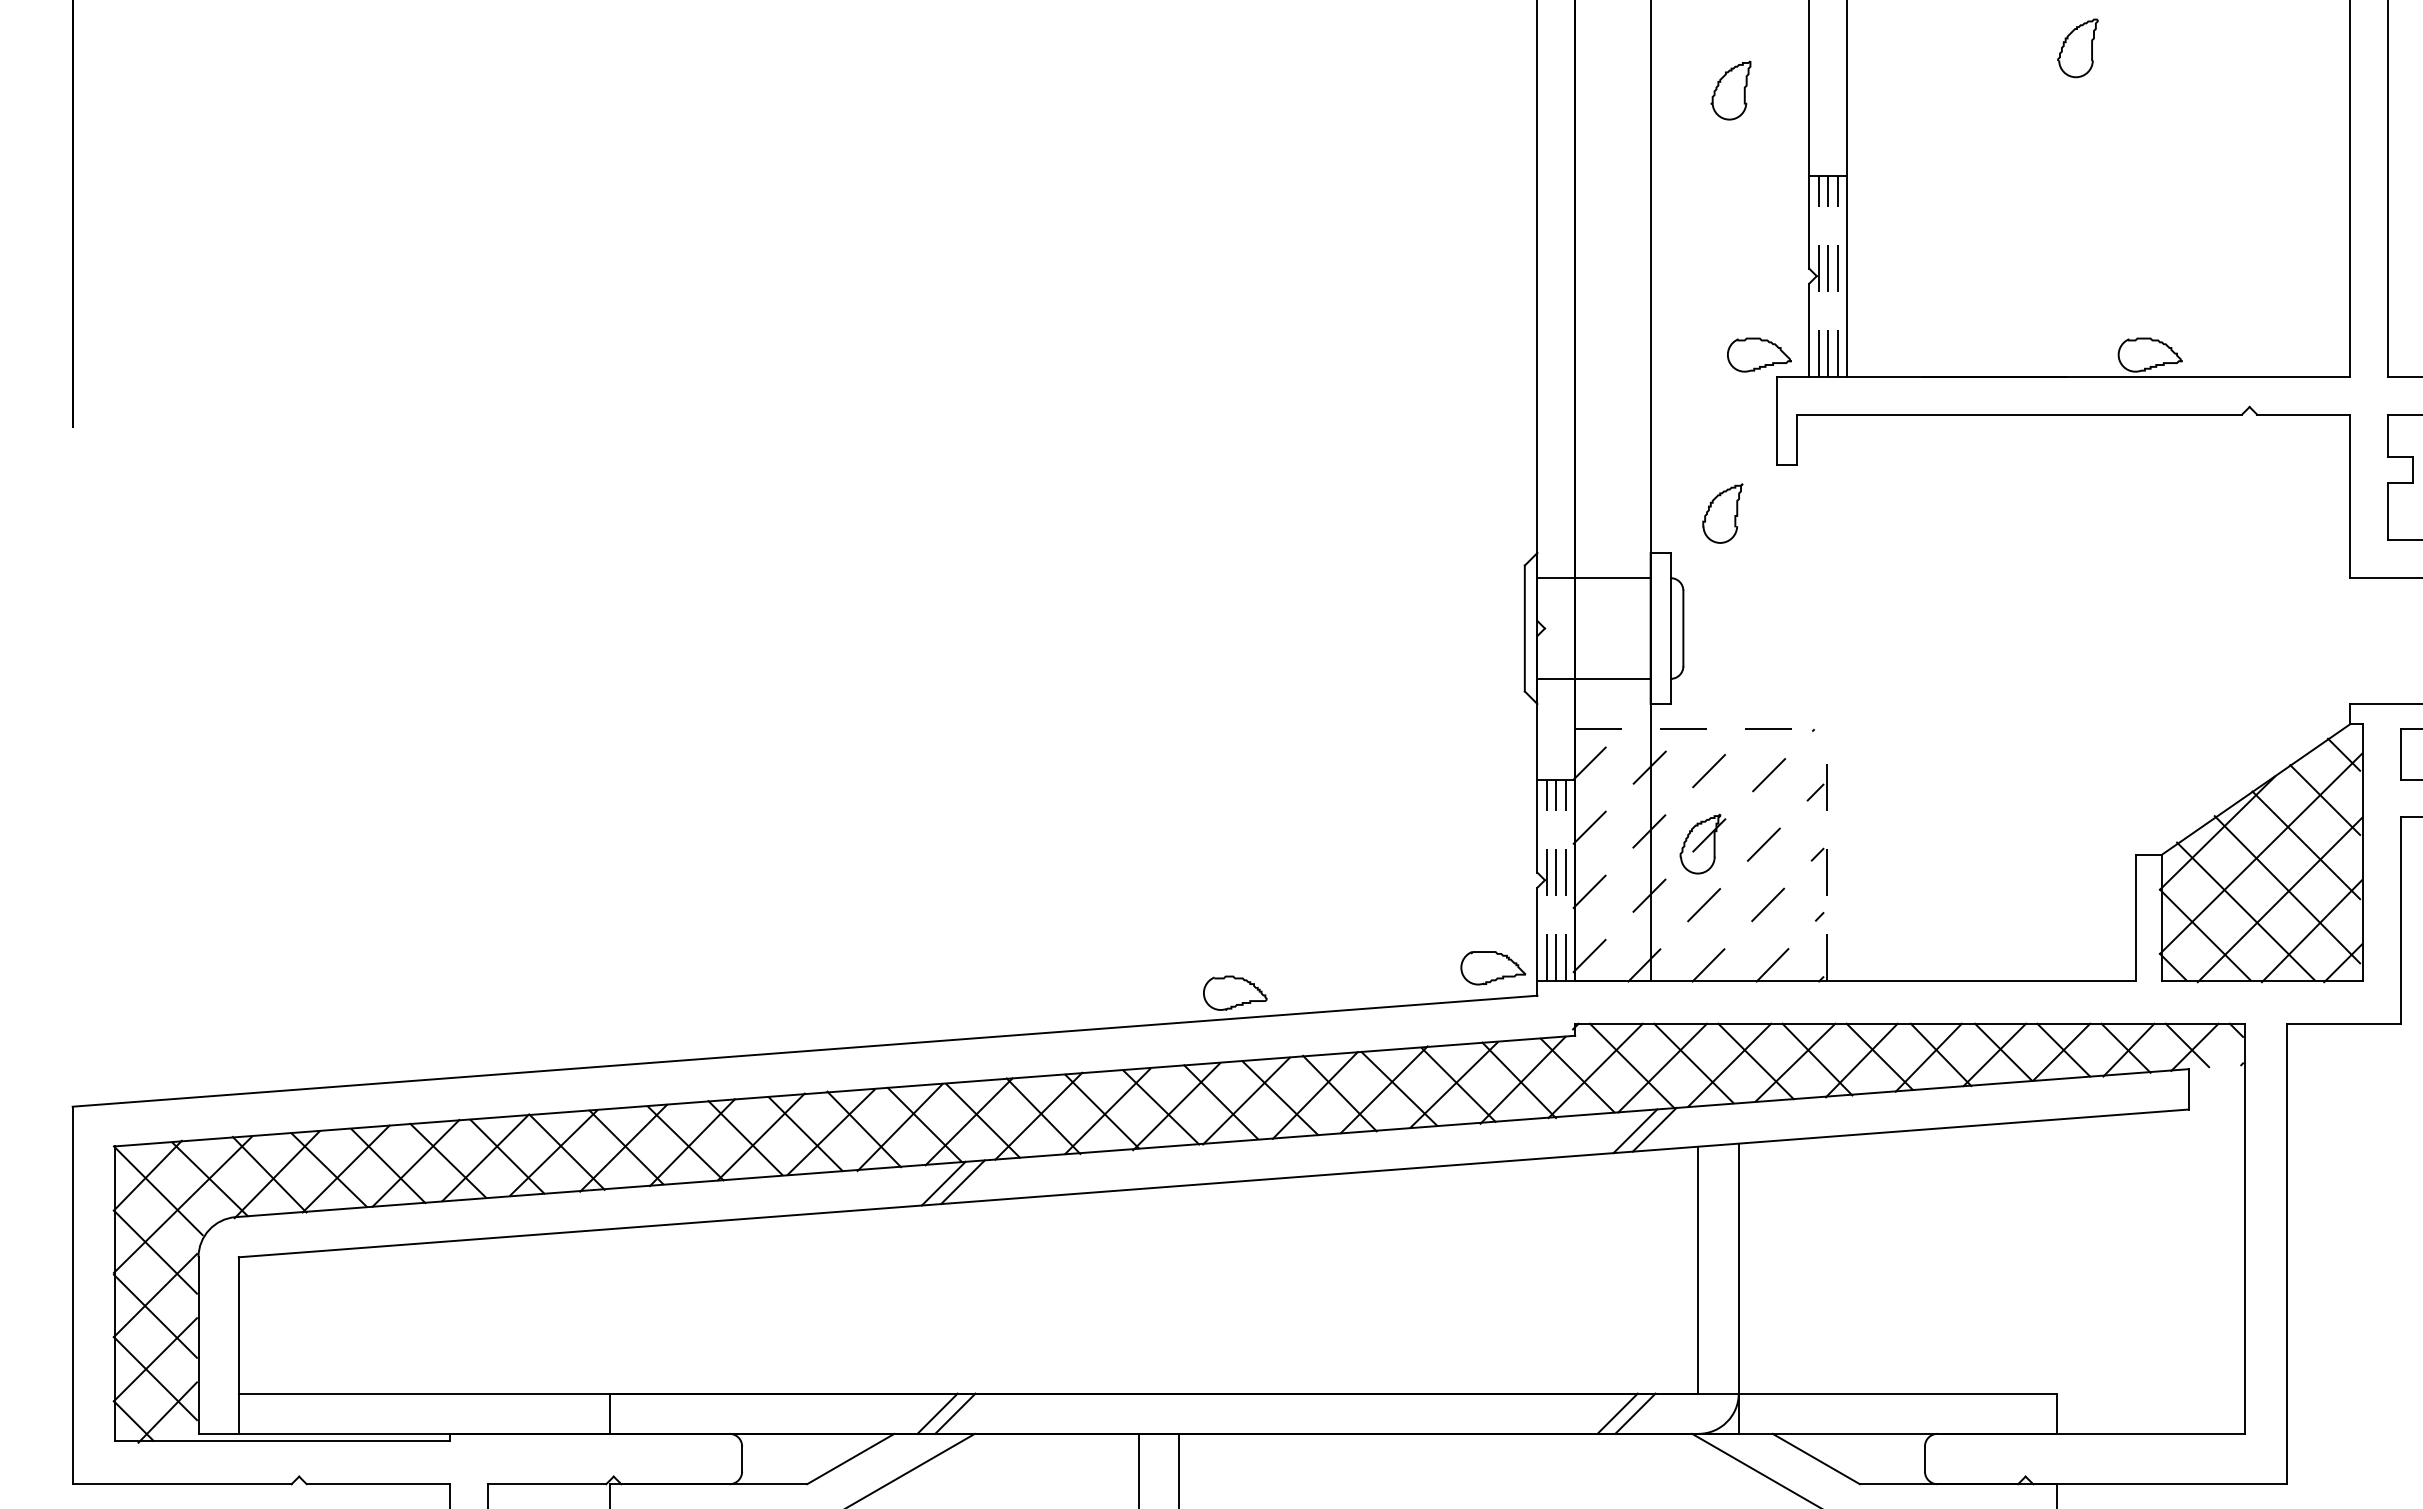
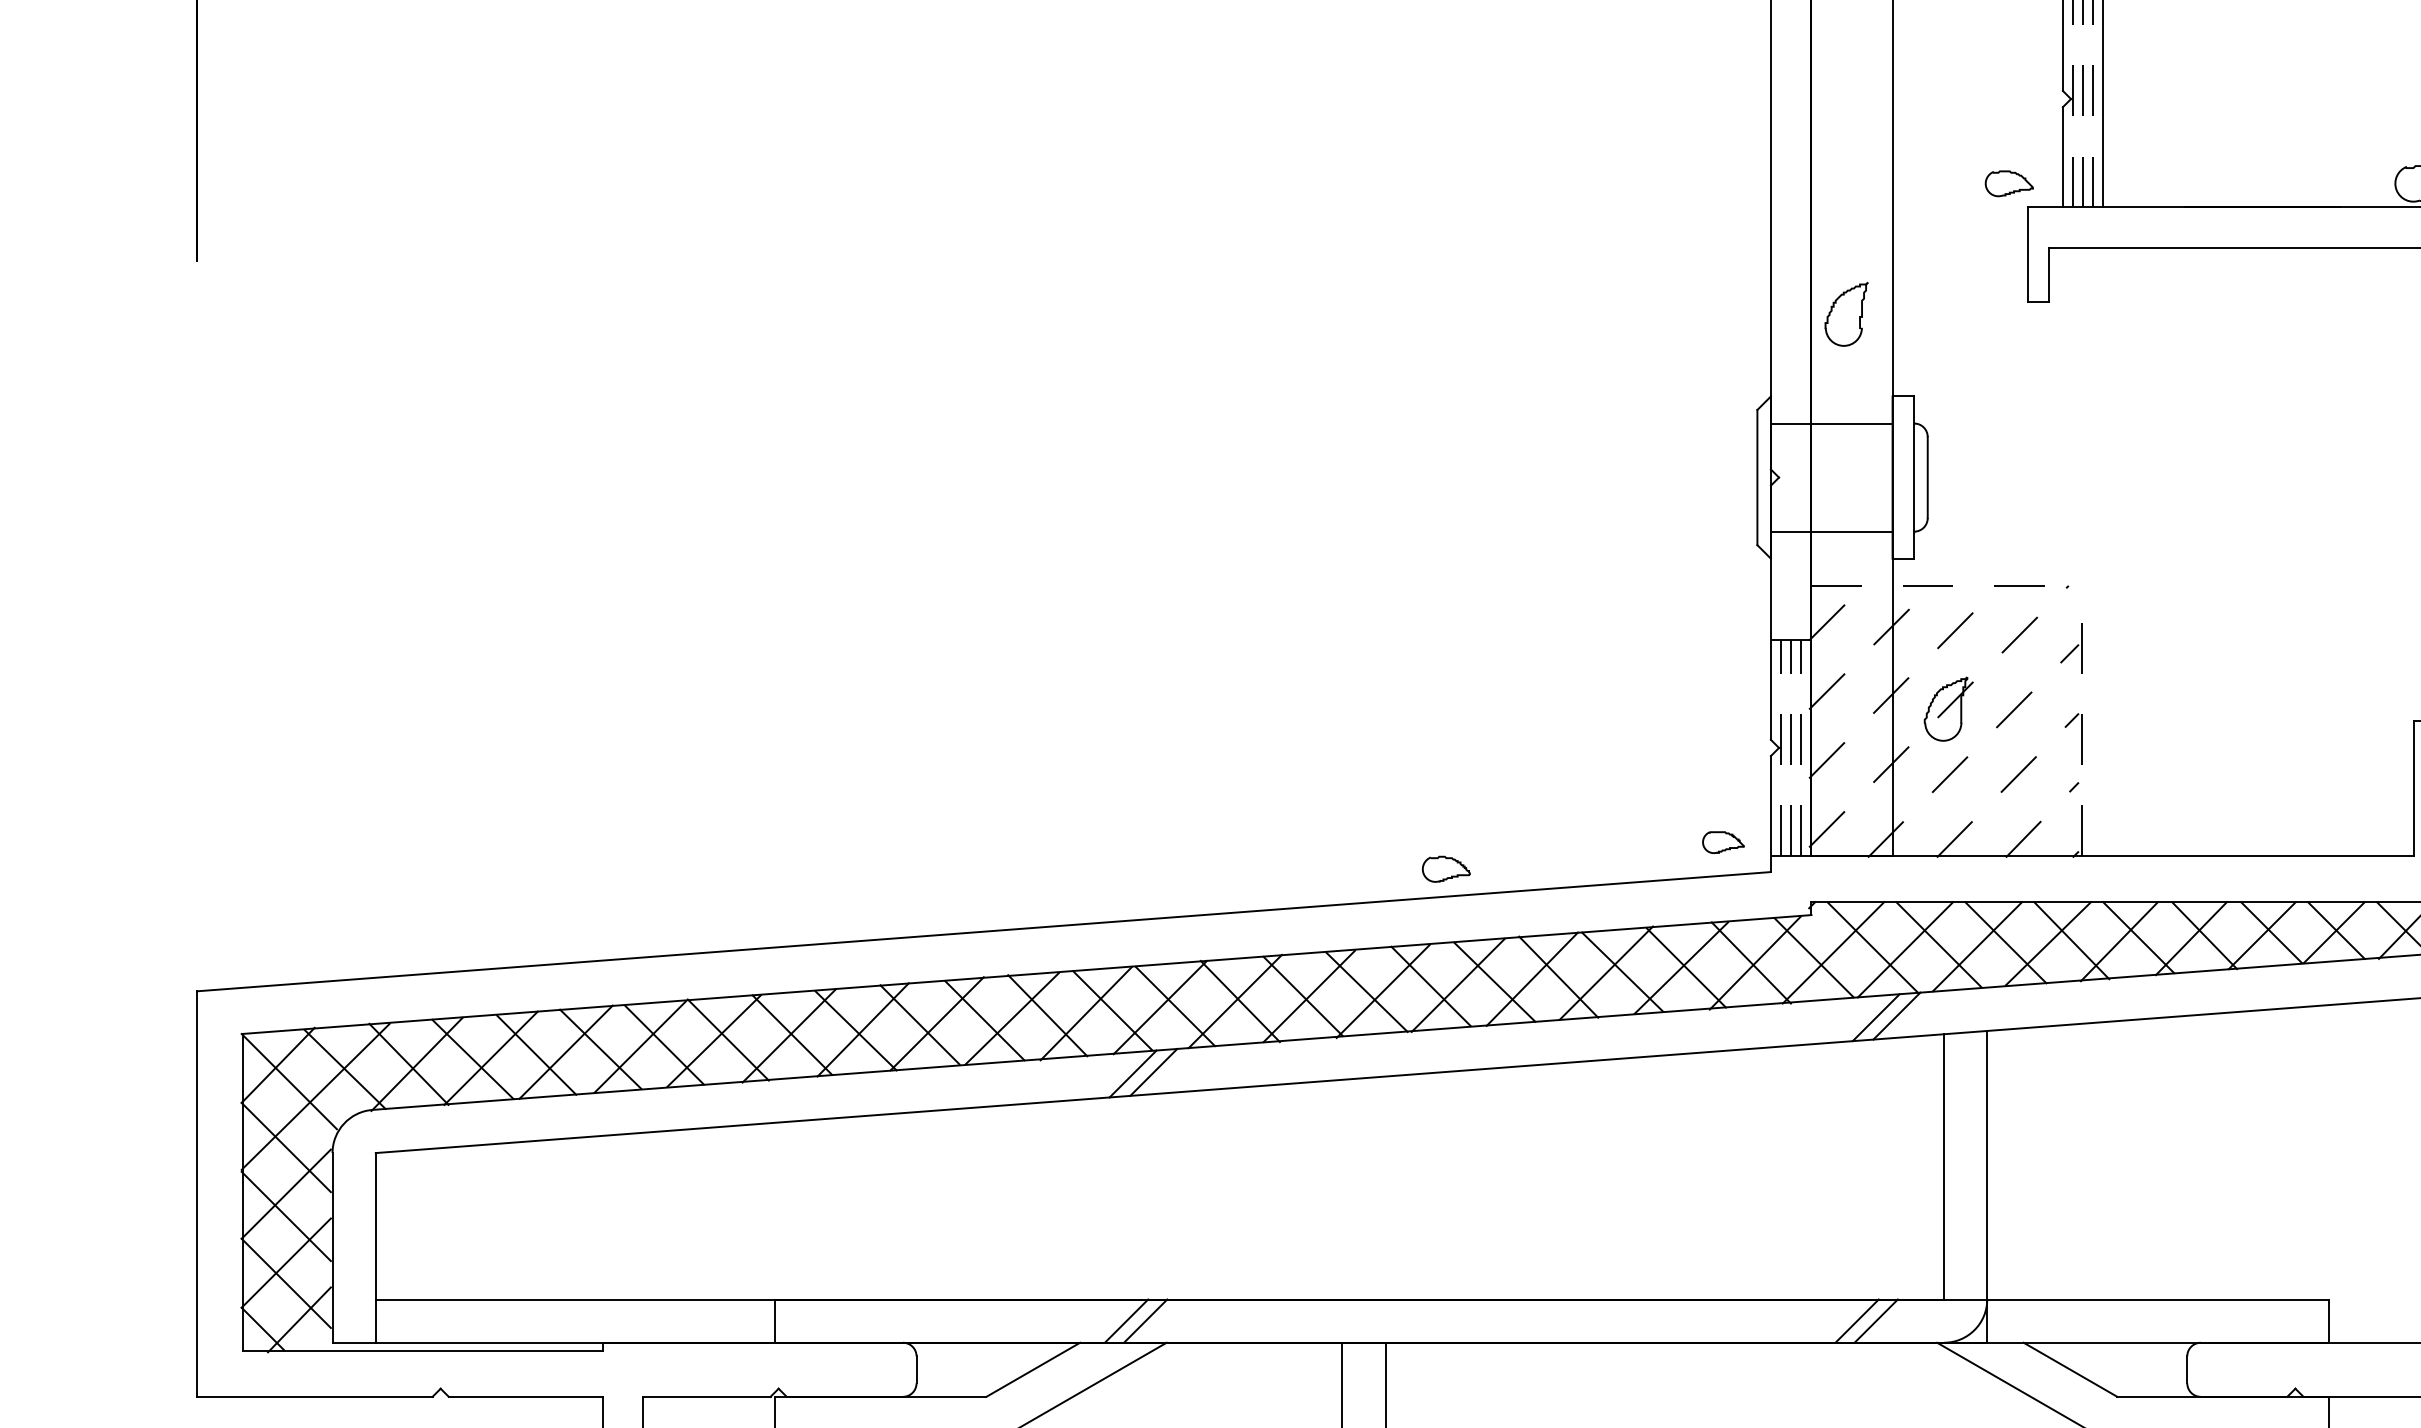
part: (1759, 354) -> (2009, 183), size x0.7
part: (1722, 513) -> (1846, 314), moved
part: (1493, 968) -> (1723, 842), size x0.6
part: (1235, 992) -> (1446, 868), size x0.7

